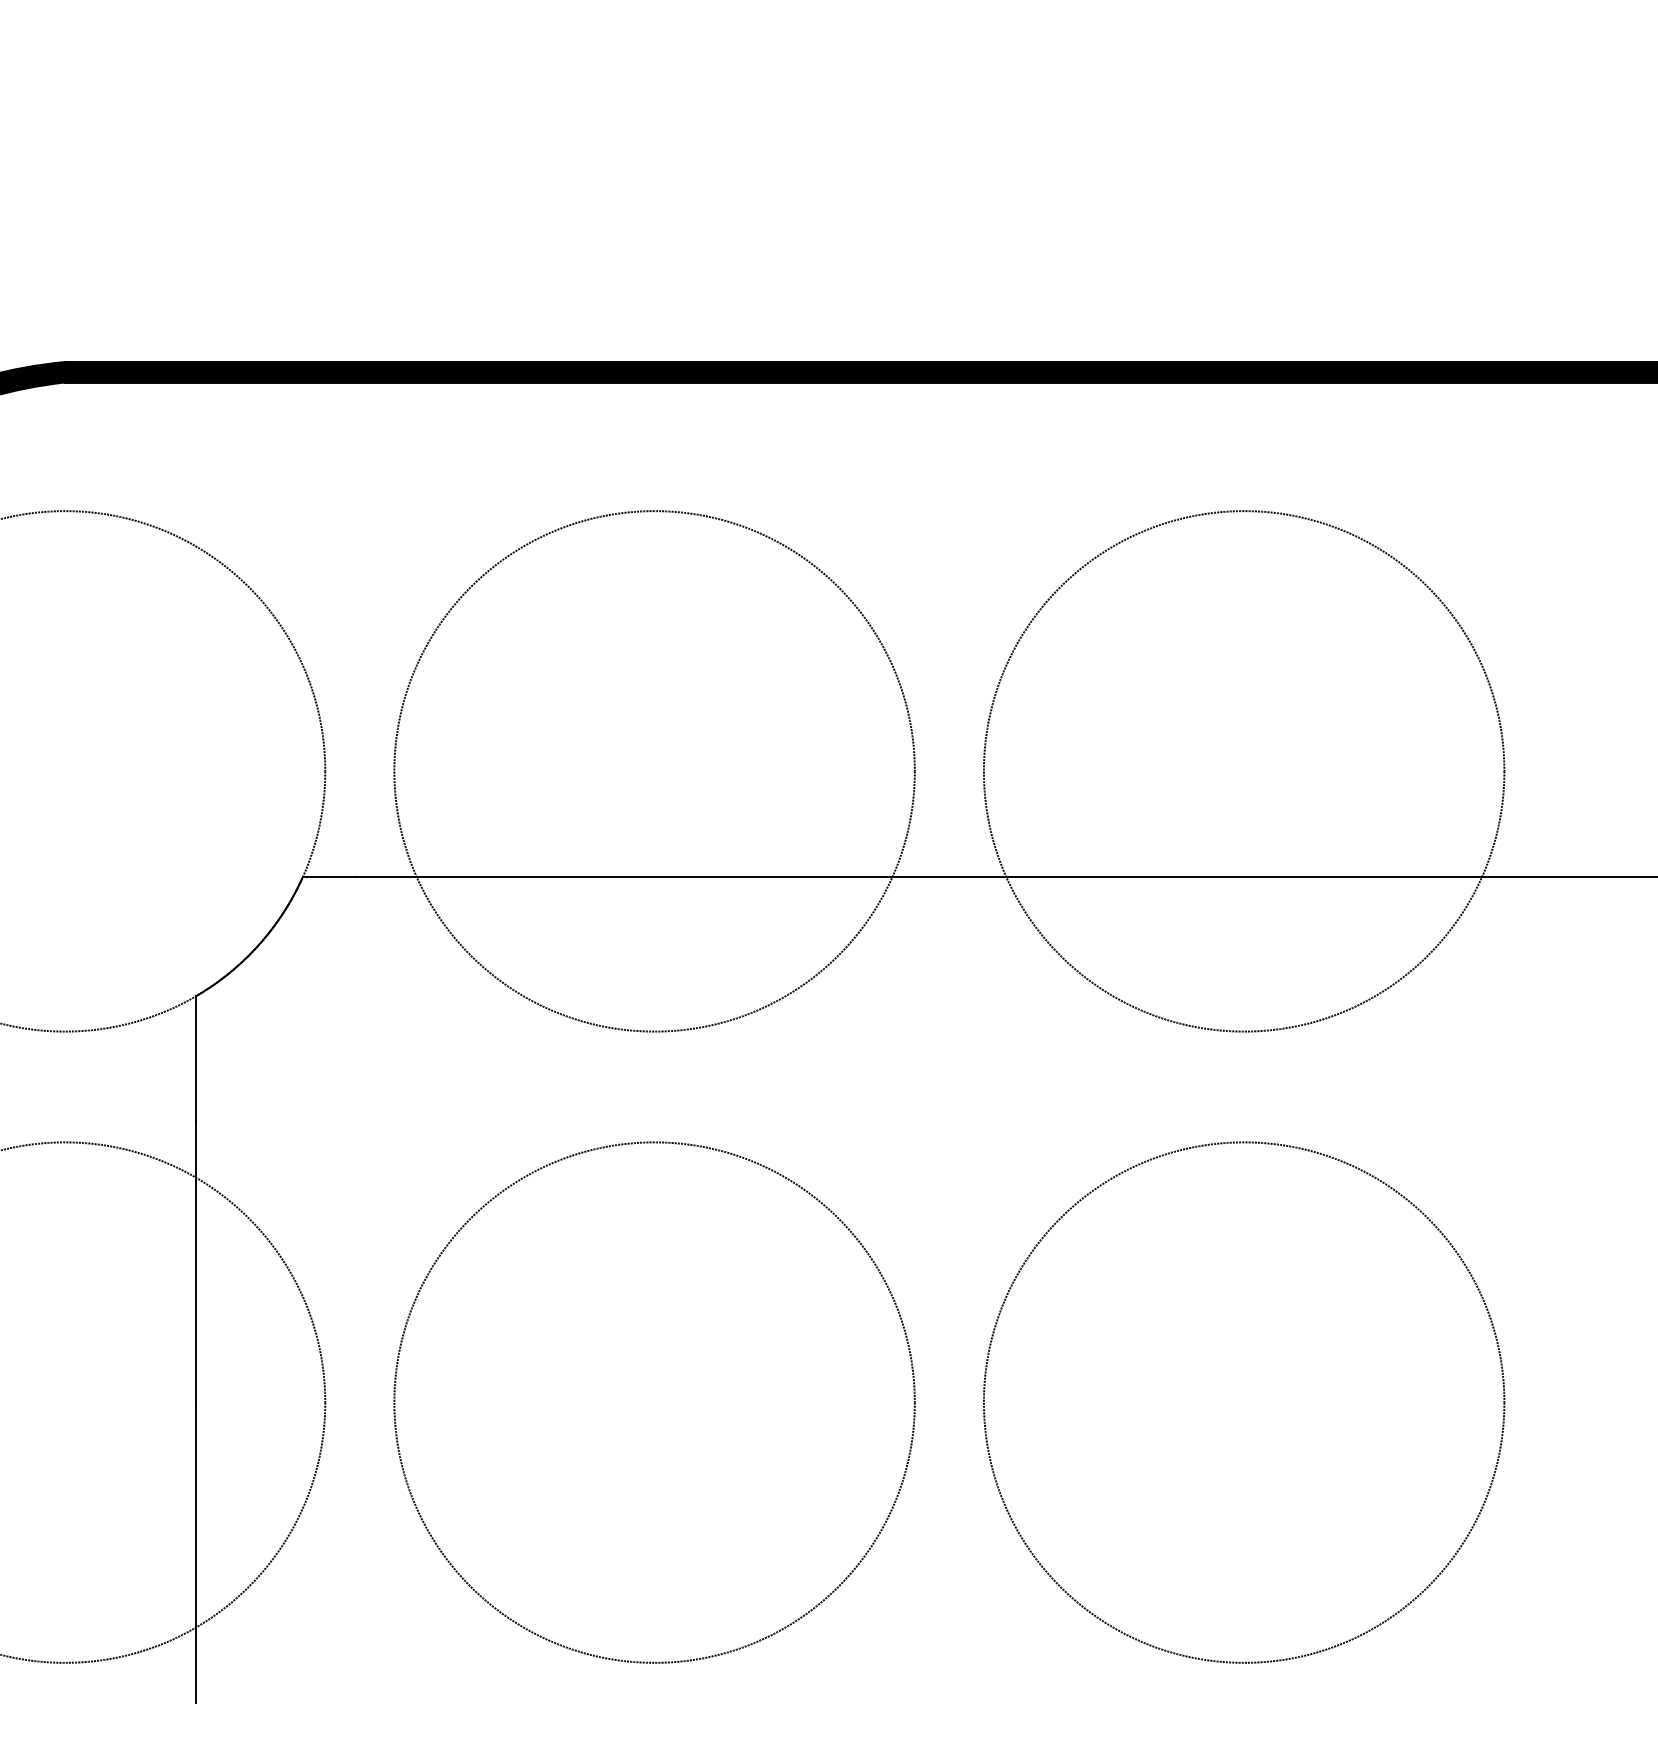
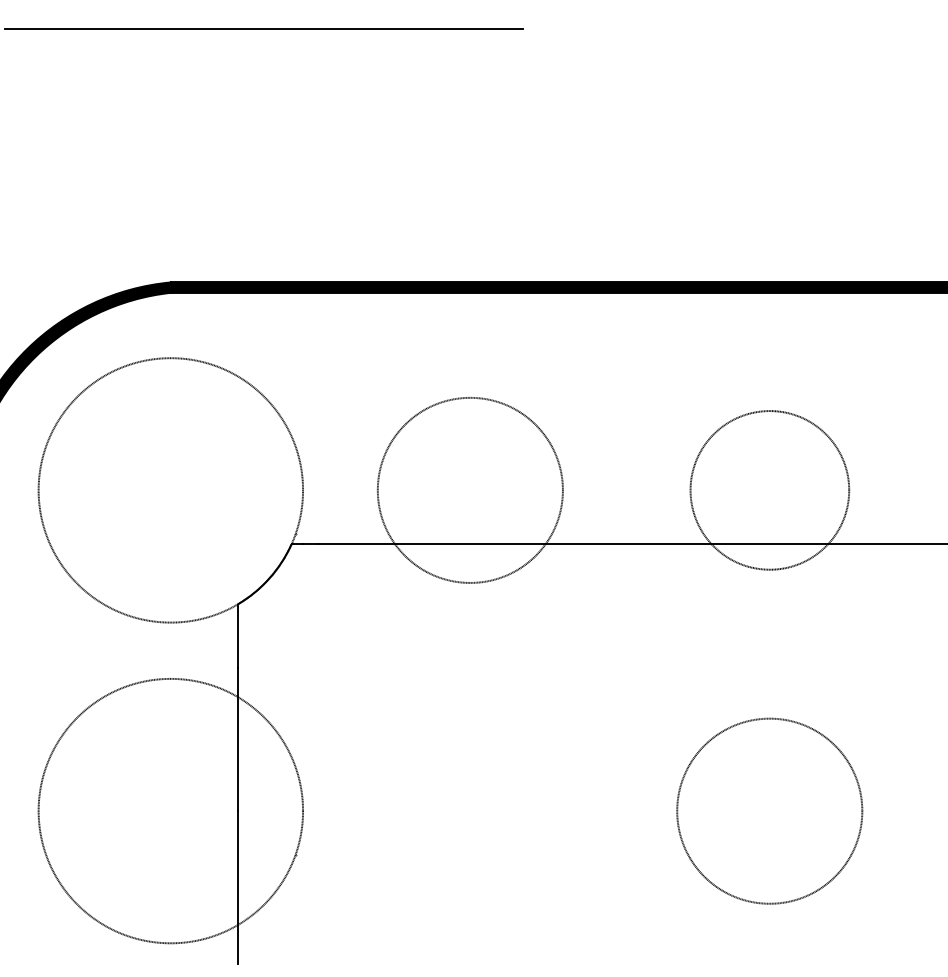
circle: (654, 771) -> (470, 490), size x0.7
circle: (1243, 771) -> (769, 490), size x0.6
circle: (654, 1403) -> (470, 811), removed
circle: (1243, 1403) -> (769, 811), size x0.7

